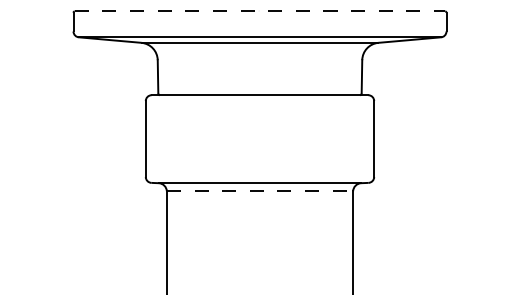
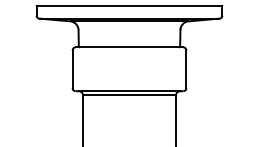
line: (260, 11) -> (129, 5), dashed -> solid
line: (260, 191) -> (129, 95), dashed -> solid

